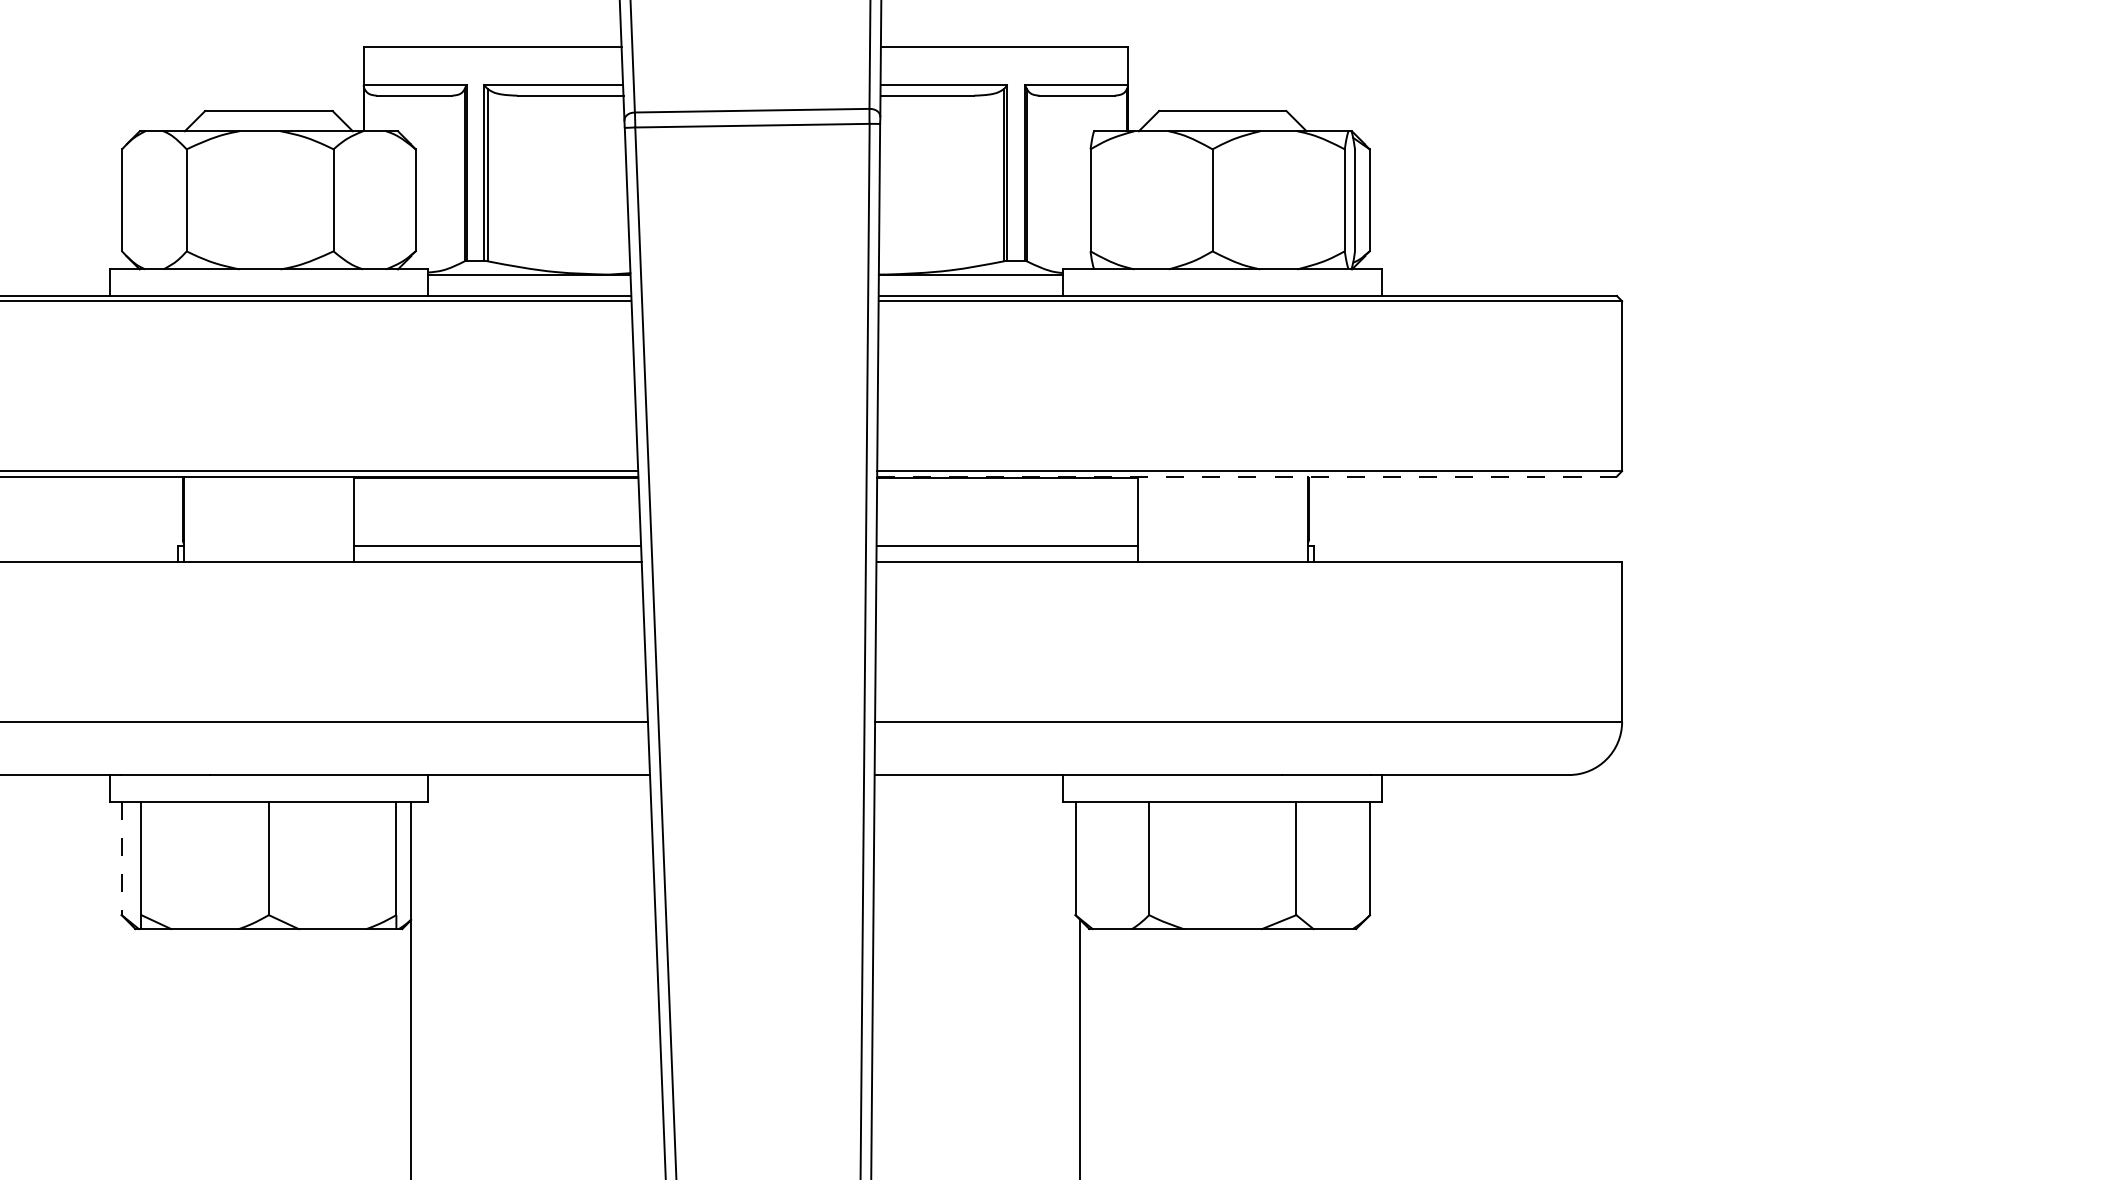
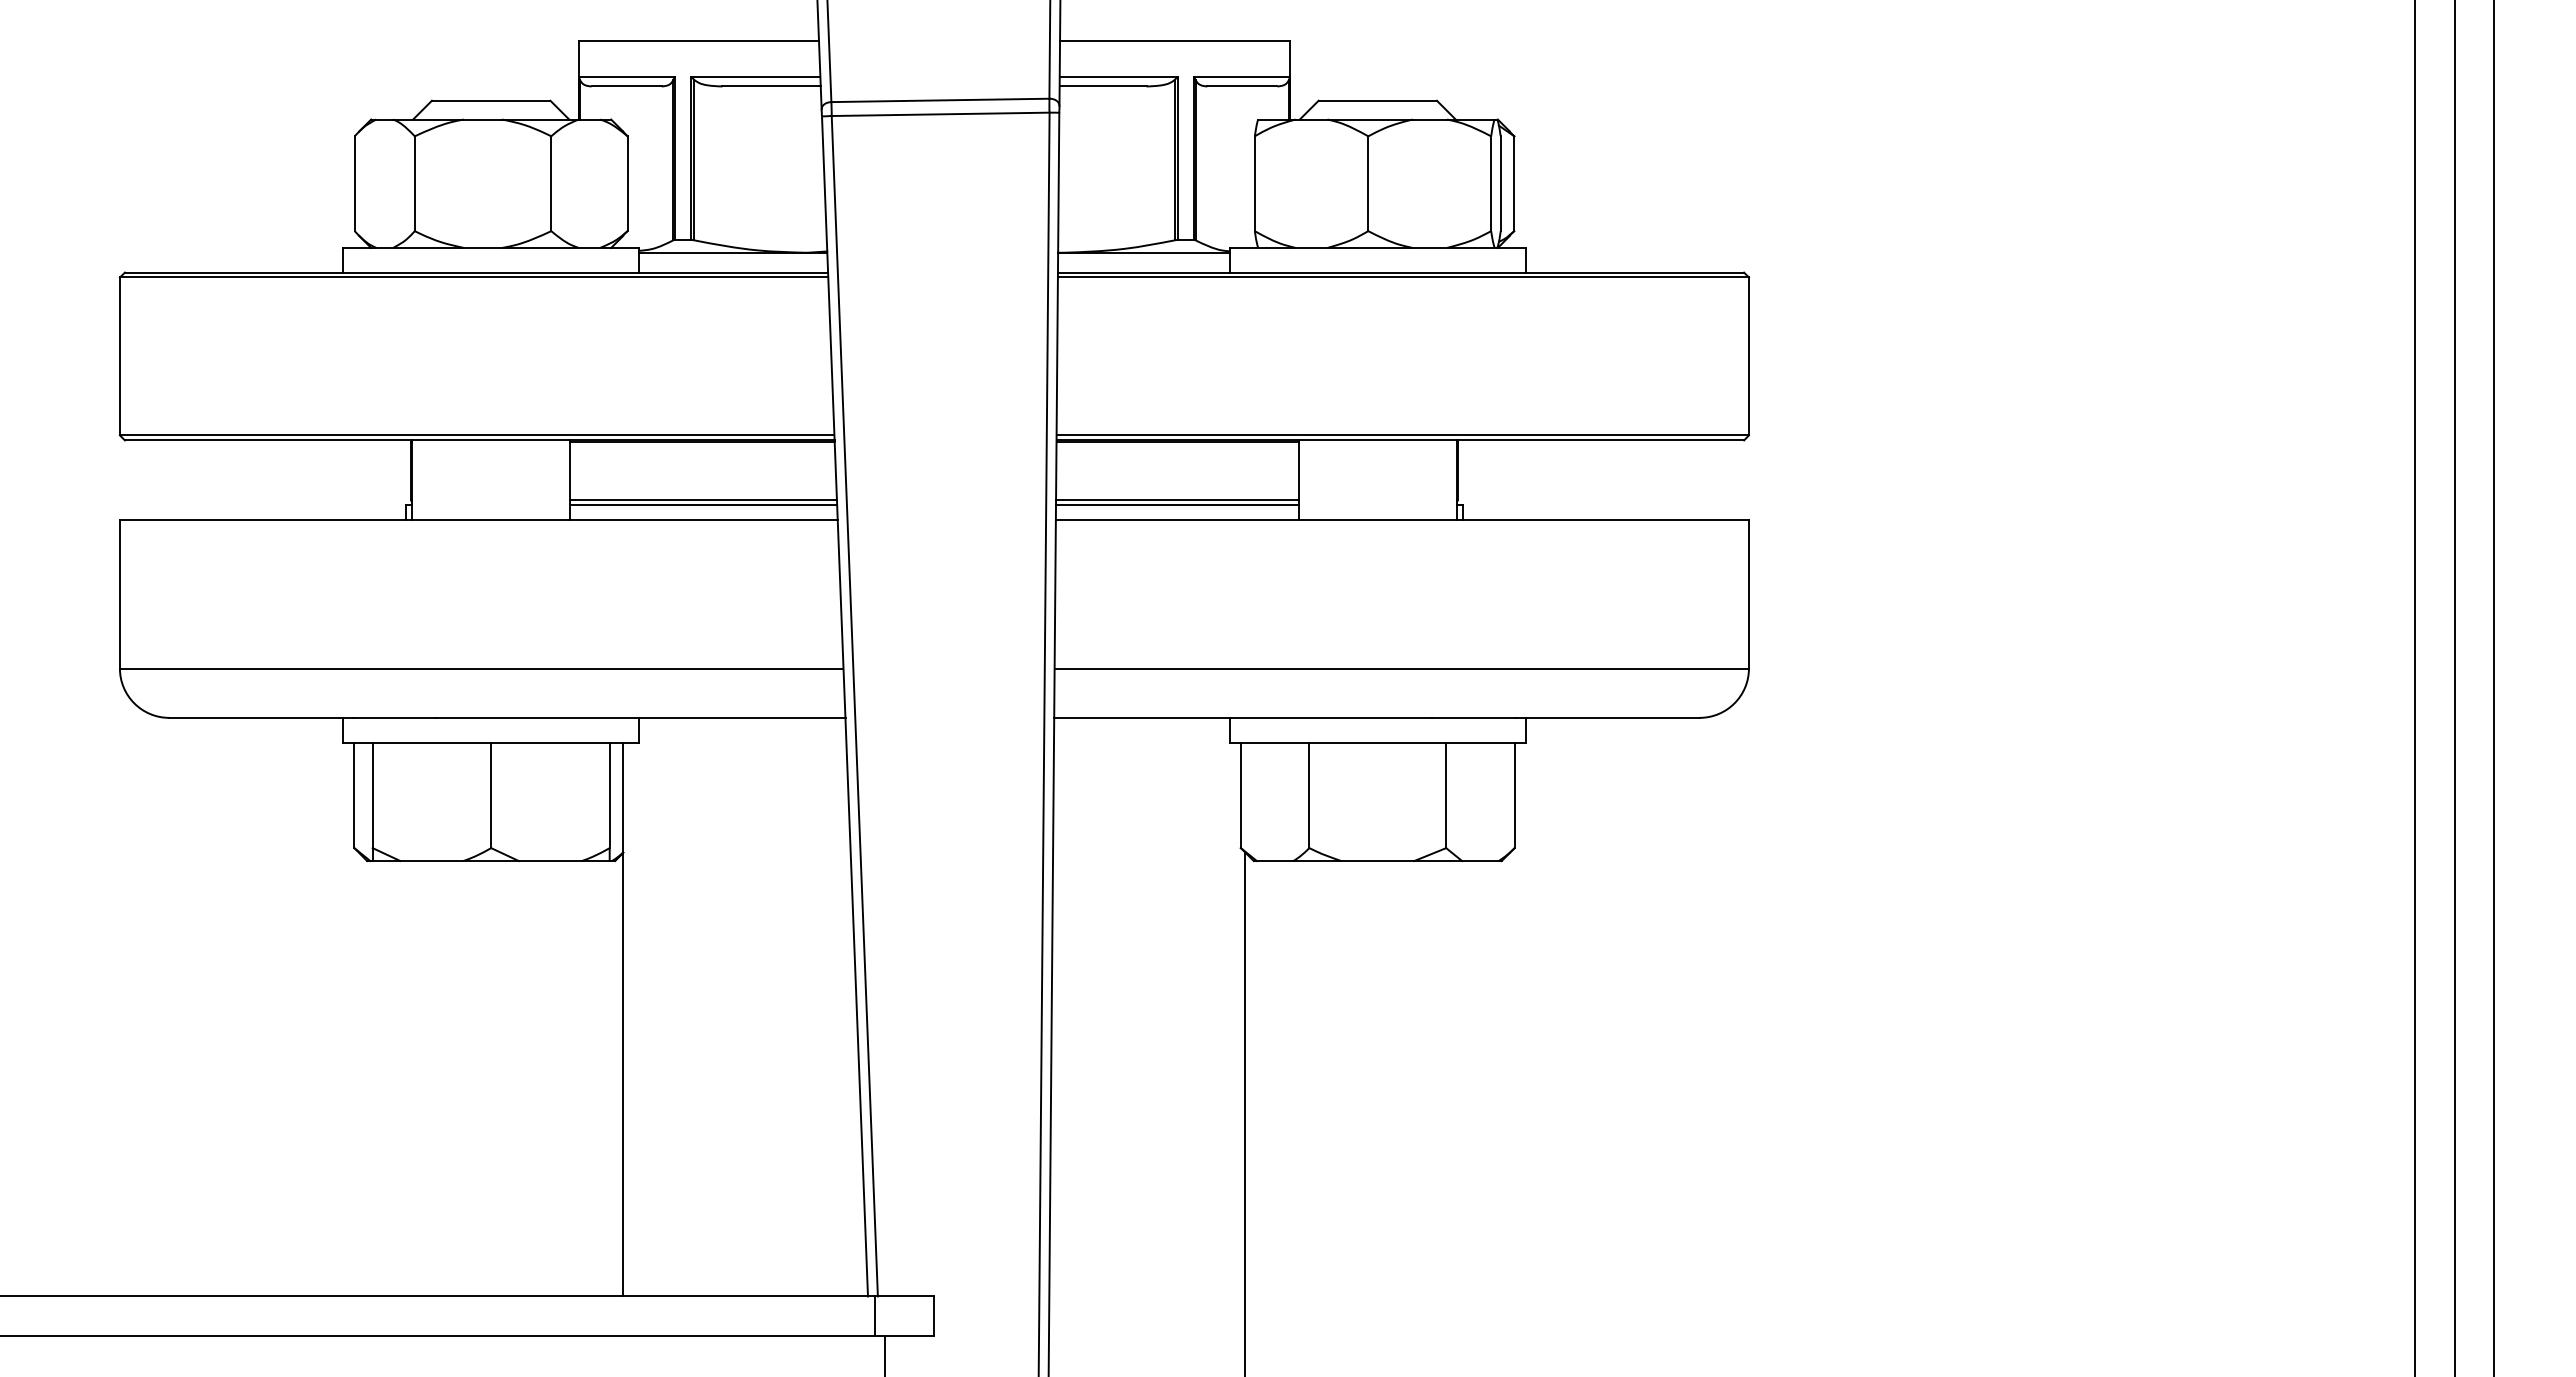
line: (1247, 476) -> (1400, 440), dashed -> solid
line: (497, 540) -> (703, 499), added
line: (1007, 540) -> (1177, 499), added
line: (121, 858) -> (354, 795), dashed -> solid

